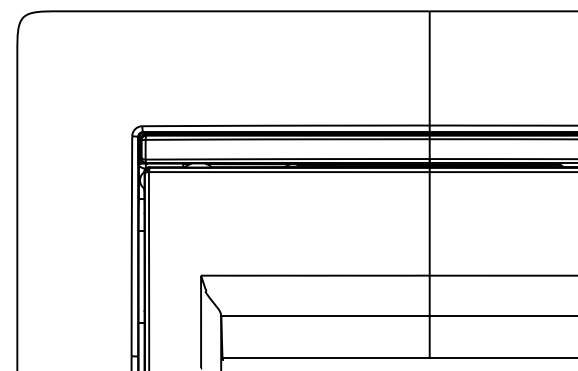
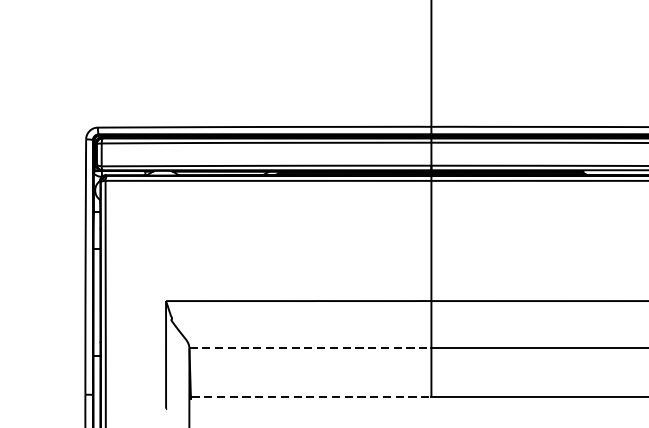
line: (325, 316) -> (310, 348), solid -> dashed
line: (326, 358) -> (311, 397), solid -> dashed

